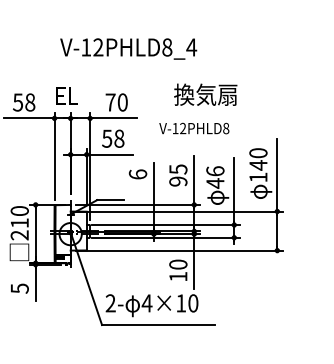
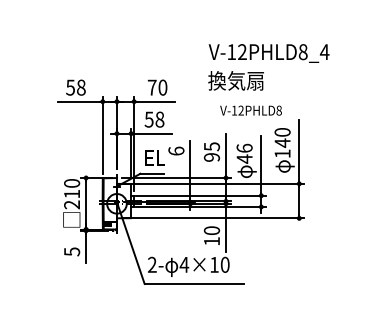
text: (127, 49) -> (268, 53), moved
text: (66, 95) -> (154, 157), moved
text: (193, 128) -> (250, 110), moved

